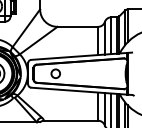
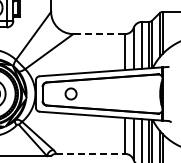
line: (78, 27) -> (99, 34), solid -> dashed
line: (71, 120) -> (90, 153), solid -> dashed

